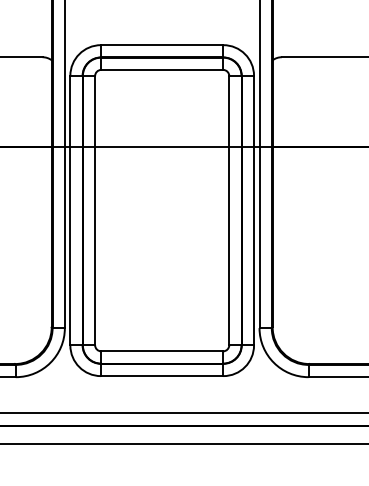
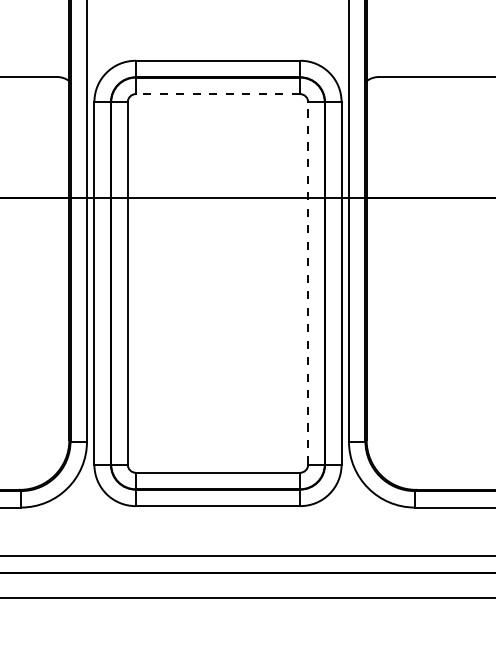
line: (161, 70) -> (217, 94), solid -> dashed
line: (229, 209) -> (308, 282), solid -> dashed

